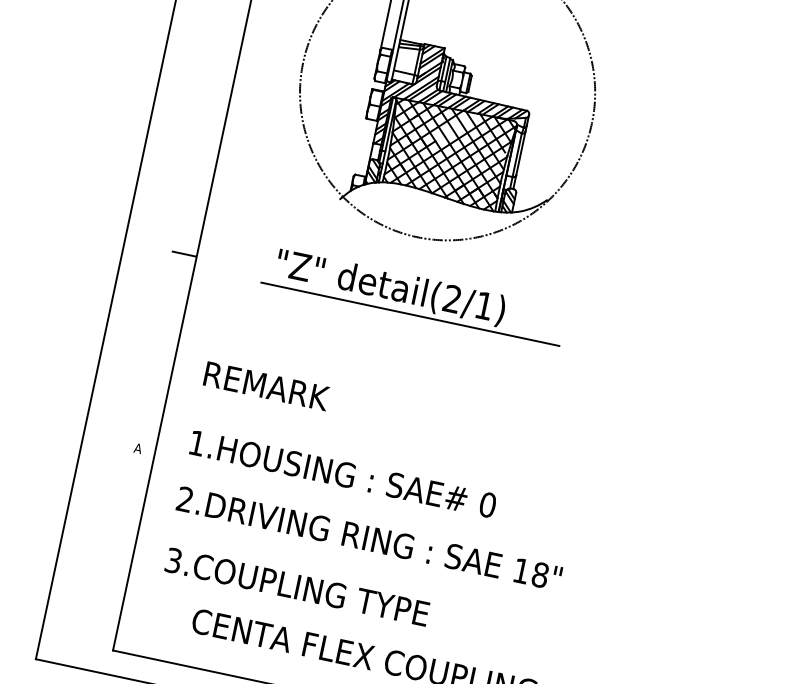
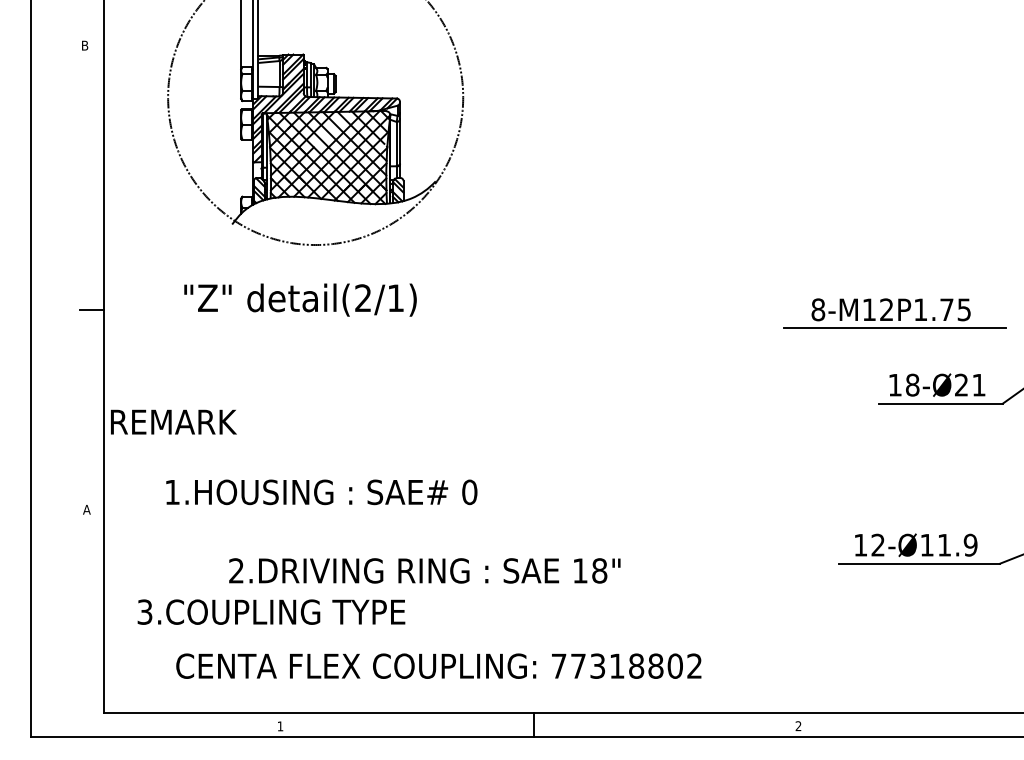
line: (409, 313) -> (324, 321), removed
text: (266, 385) -> (173, 421), moved
text: (342, 474) -> (321, 492), moved
text: (369, 538) -> (424, 570), moved

